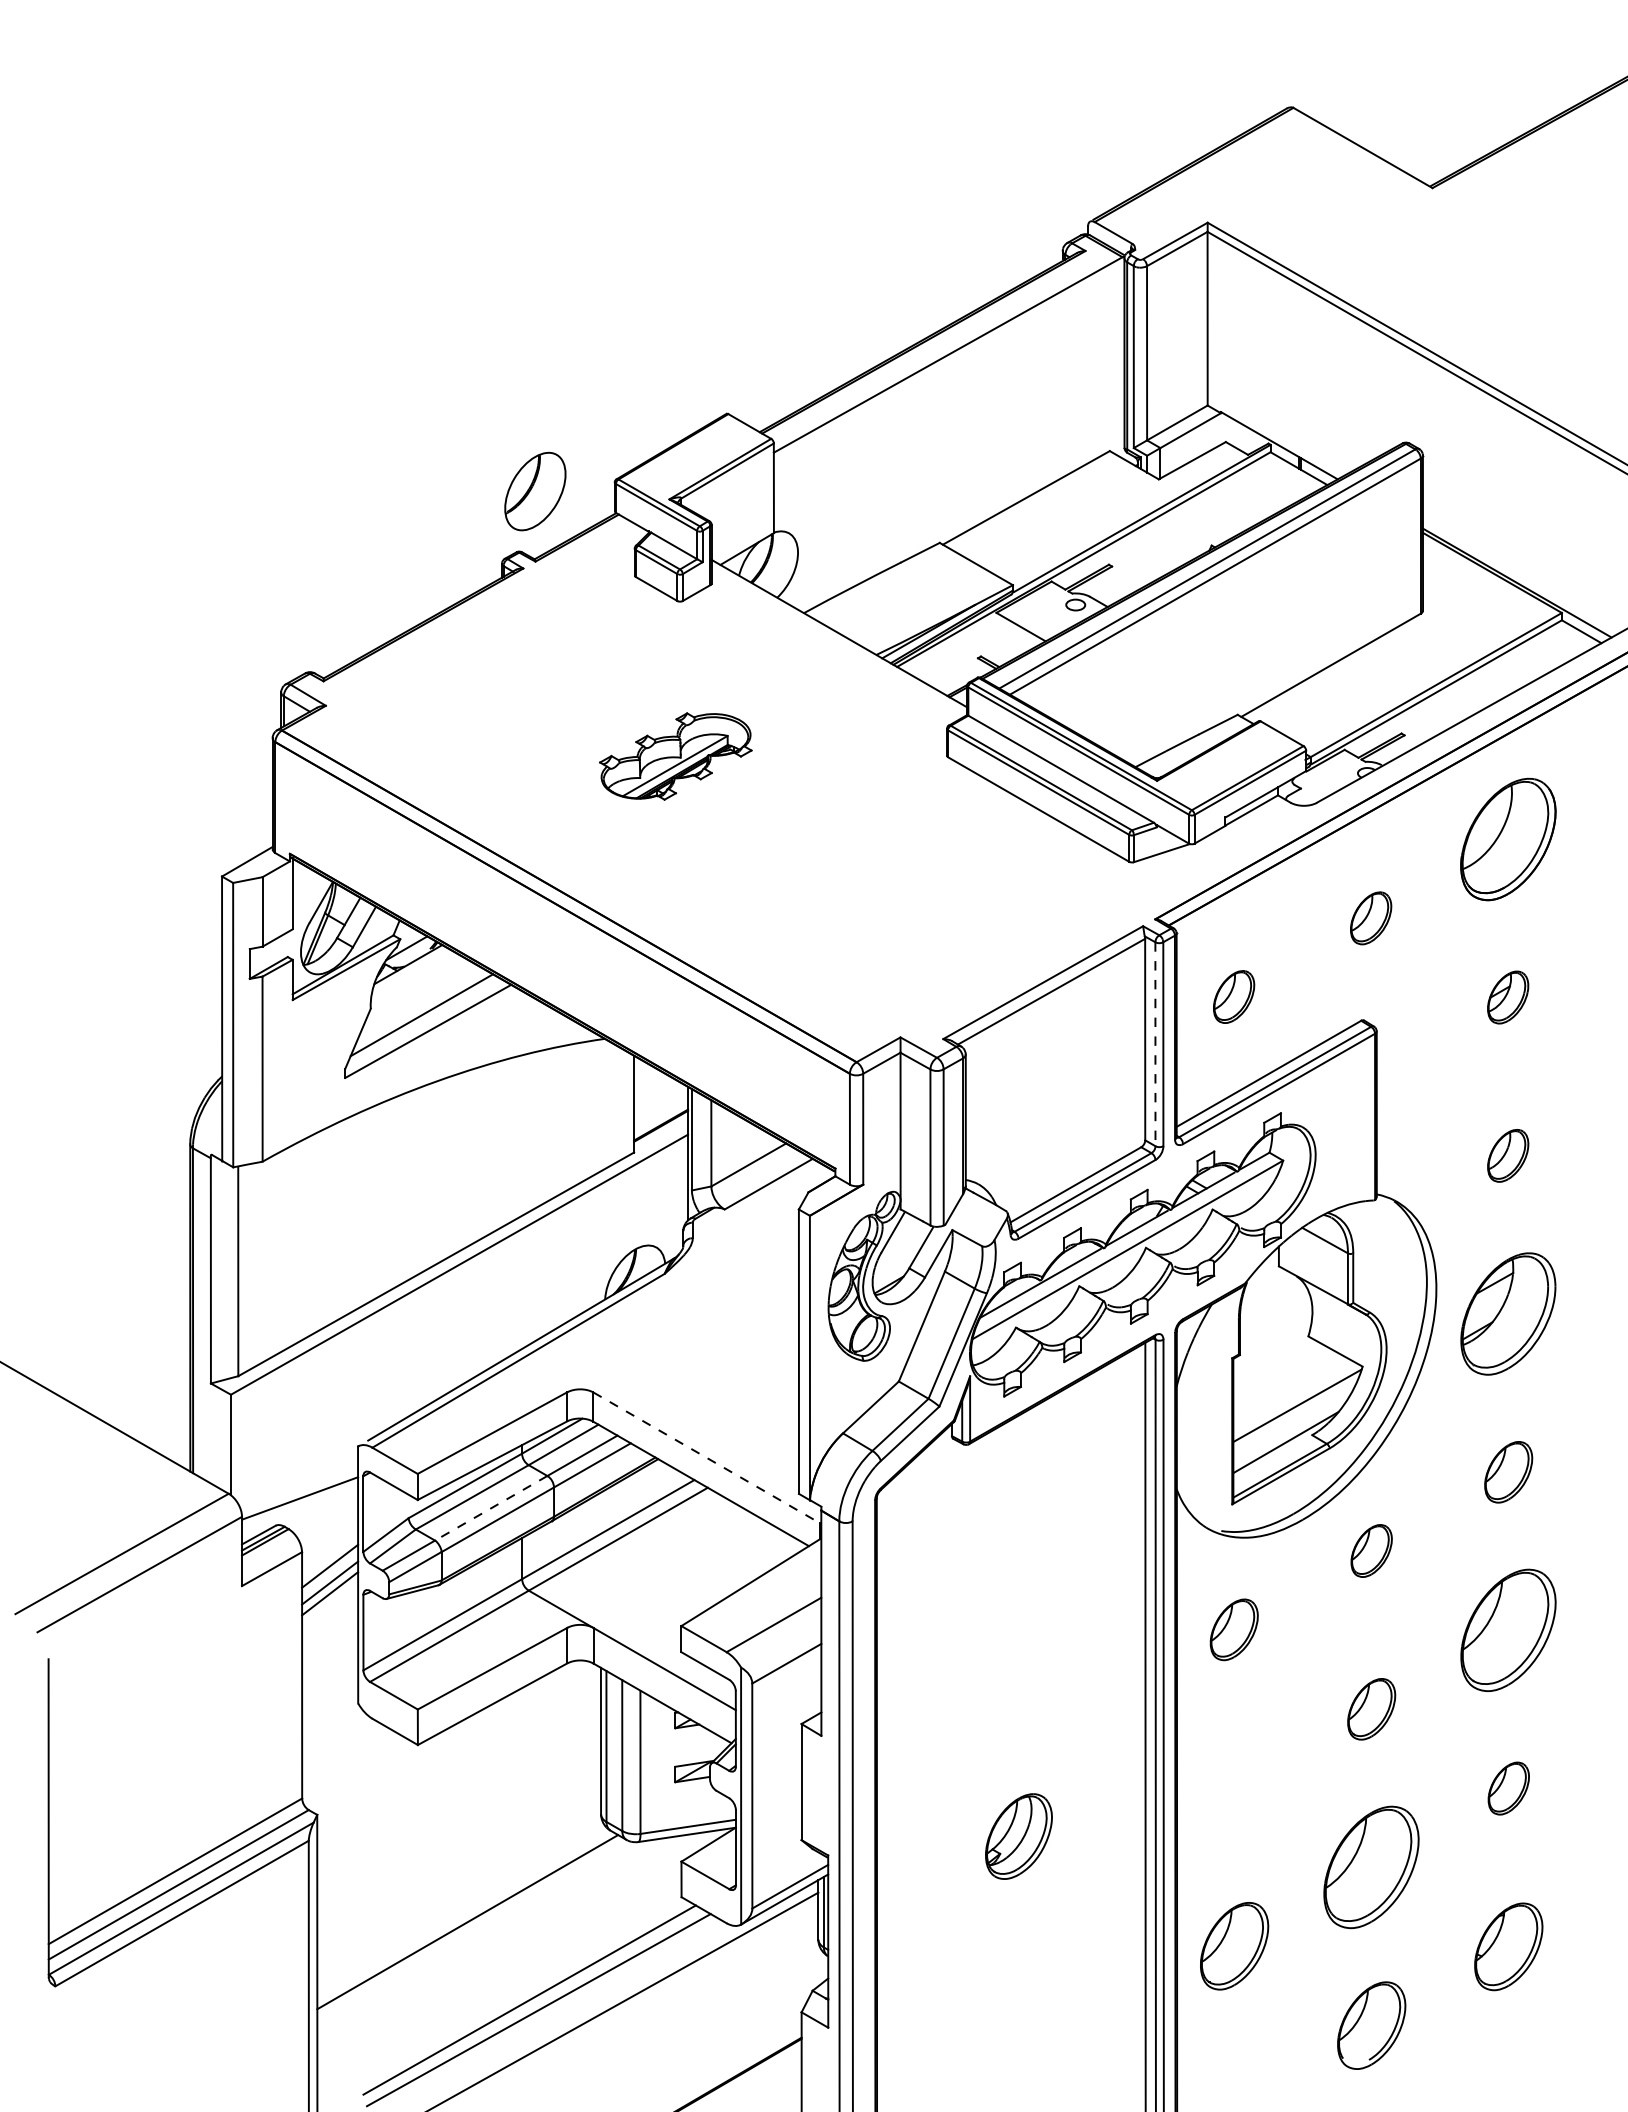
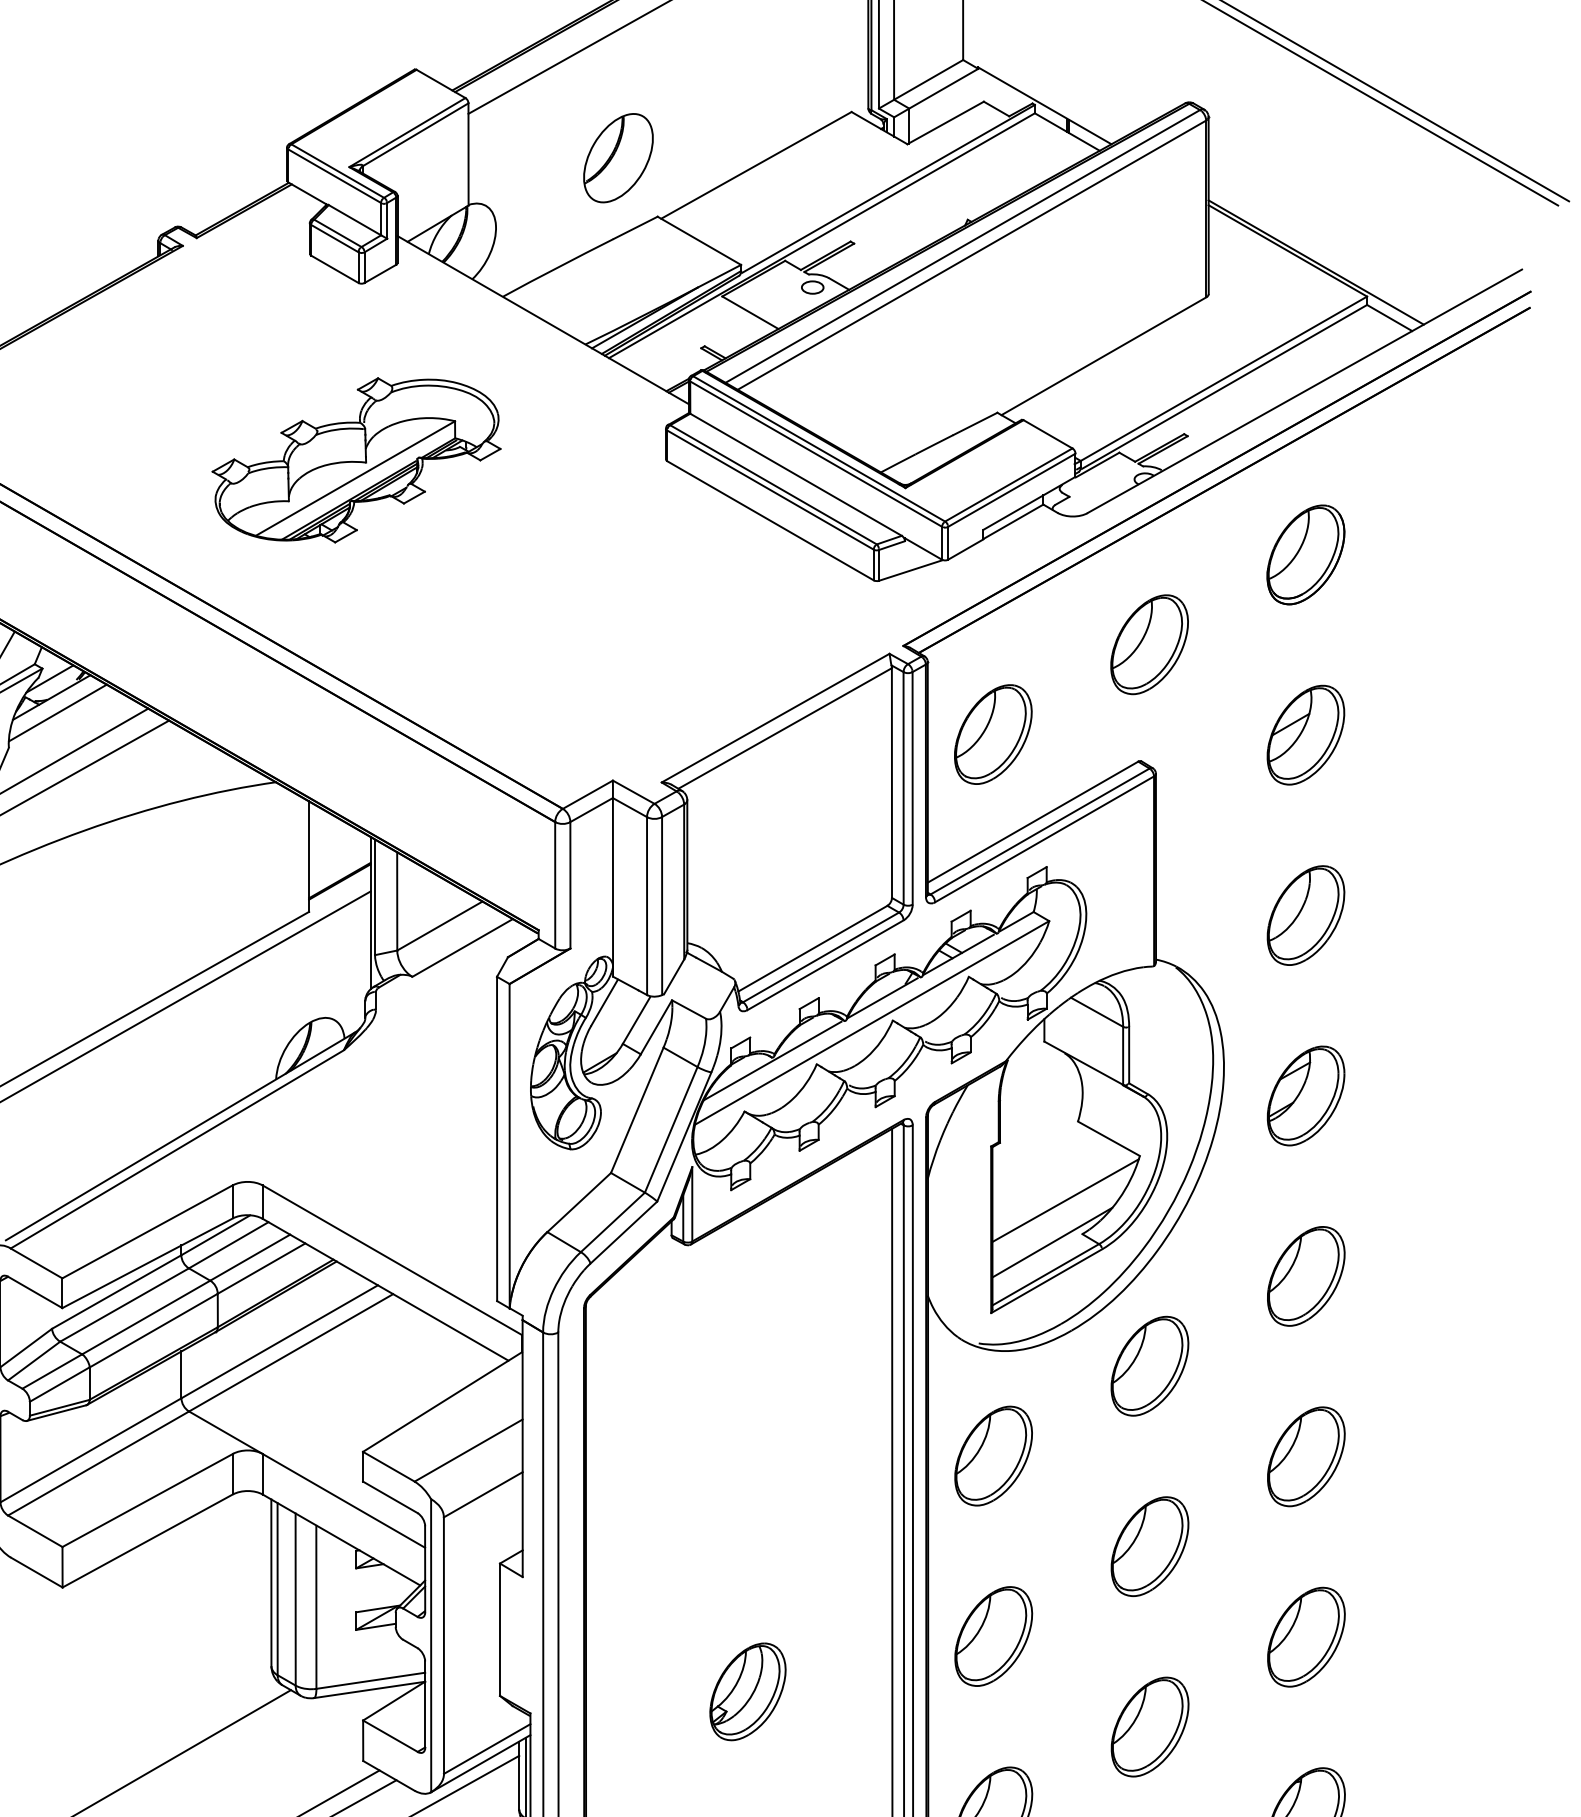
part: (535, 491) -> (618, 158), moved
part: (675, 756) -> (356, 460), size x1.67
part: (1507, 839) -> (1305, 554), size x0.71
part: (1370, 918) -> (1148, 644), size x1.67
line: (413, 978) -> (57, 713), added
part: (1233, 996) -> (992, 733), size x1.67
part: (1507, 997) -> (1305, 735), size x1.67
line: (1155, 1044) -> (903, 788), dashed -> solid
part: (1507, 1155) -> (1305, 915), size x1.67
part: (1508, 1313) -> (1306, 1095), size x0.71
line: (707, 1458) -> (392, 1260), dashed -> solid
part: (1508, 1472) -> (1306, 1276), size x1.43
line: (491, 1508) -> (146, 1317), dashed -> solid
part: (1371, 1550) -> (1149, 1365), size x1.67
part: (1233, 1629) -> (992, 1455), size x1.43
part: (1508, 1630) -> (1306, 1456), size x0.71
part: (1371, 1709) -> (1149, 1546), size x1.43
part: (1234, 1787) -> (993, 1635), added
part: (1508, 1788) -> (1306, 1637), size x1.67
part: (1371, 1867) -> (1149, 1727), size x0.71

